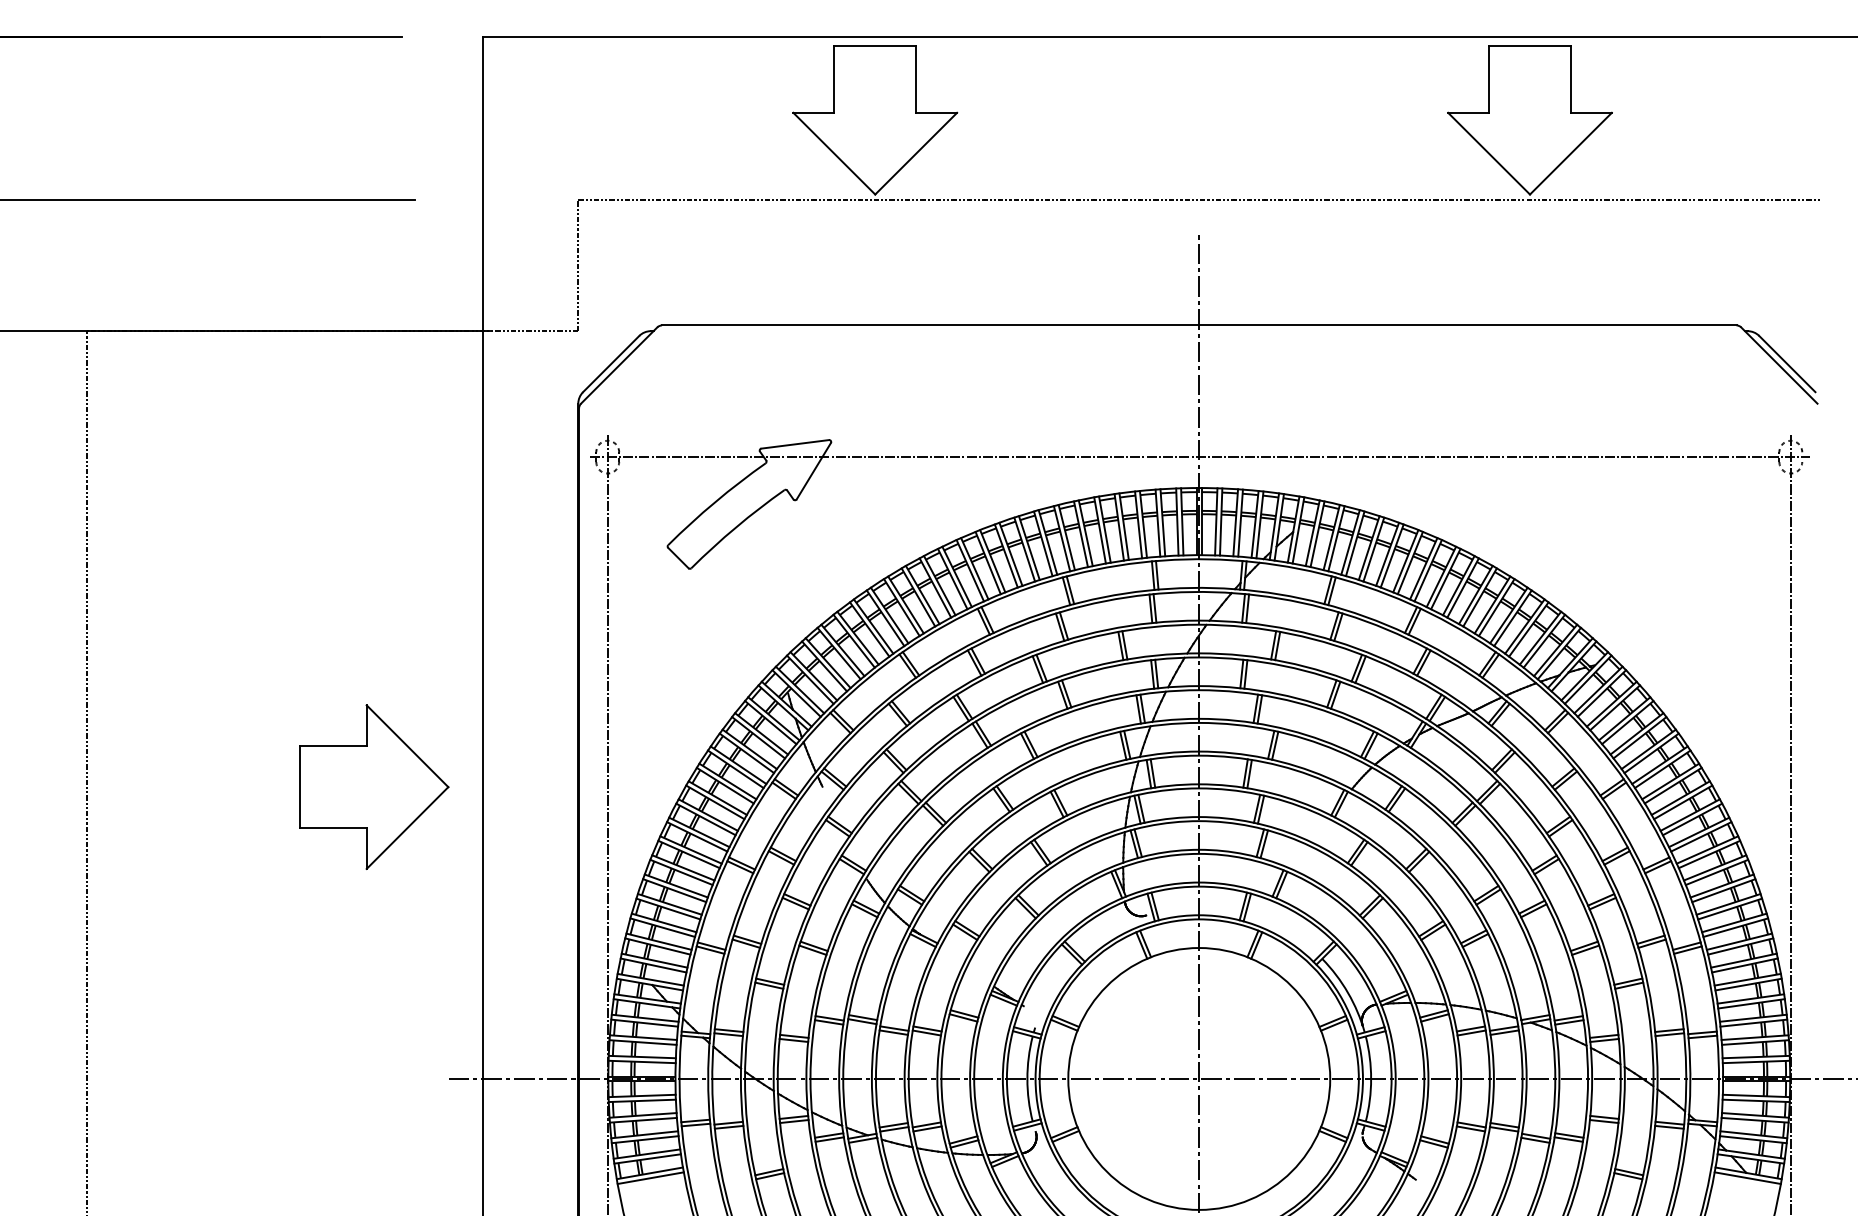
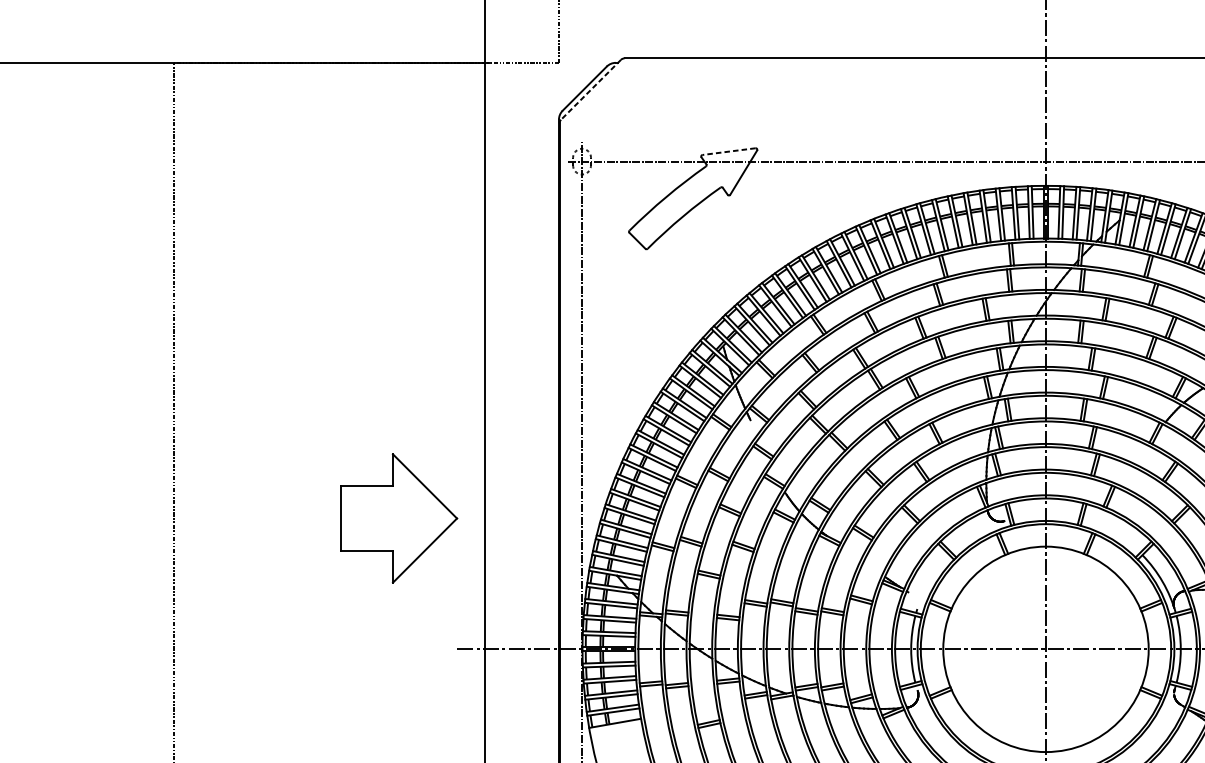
line: (618, 365) -> (590, 89), solid -> dashed
line: (794, 444) -> (728, 151), solid -> dashed
part: (374, 786) -> (399, 518), moved
line: (650, 1177) -> (615, 726), removed

